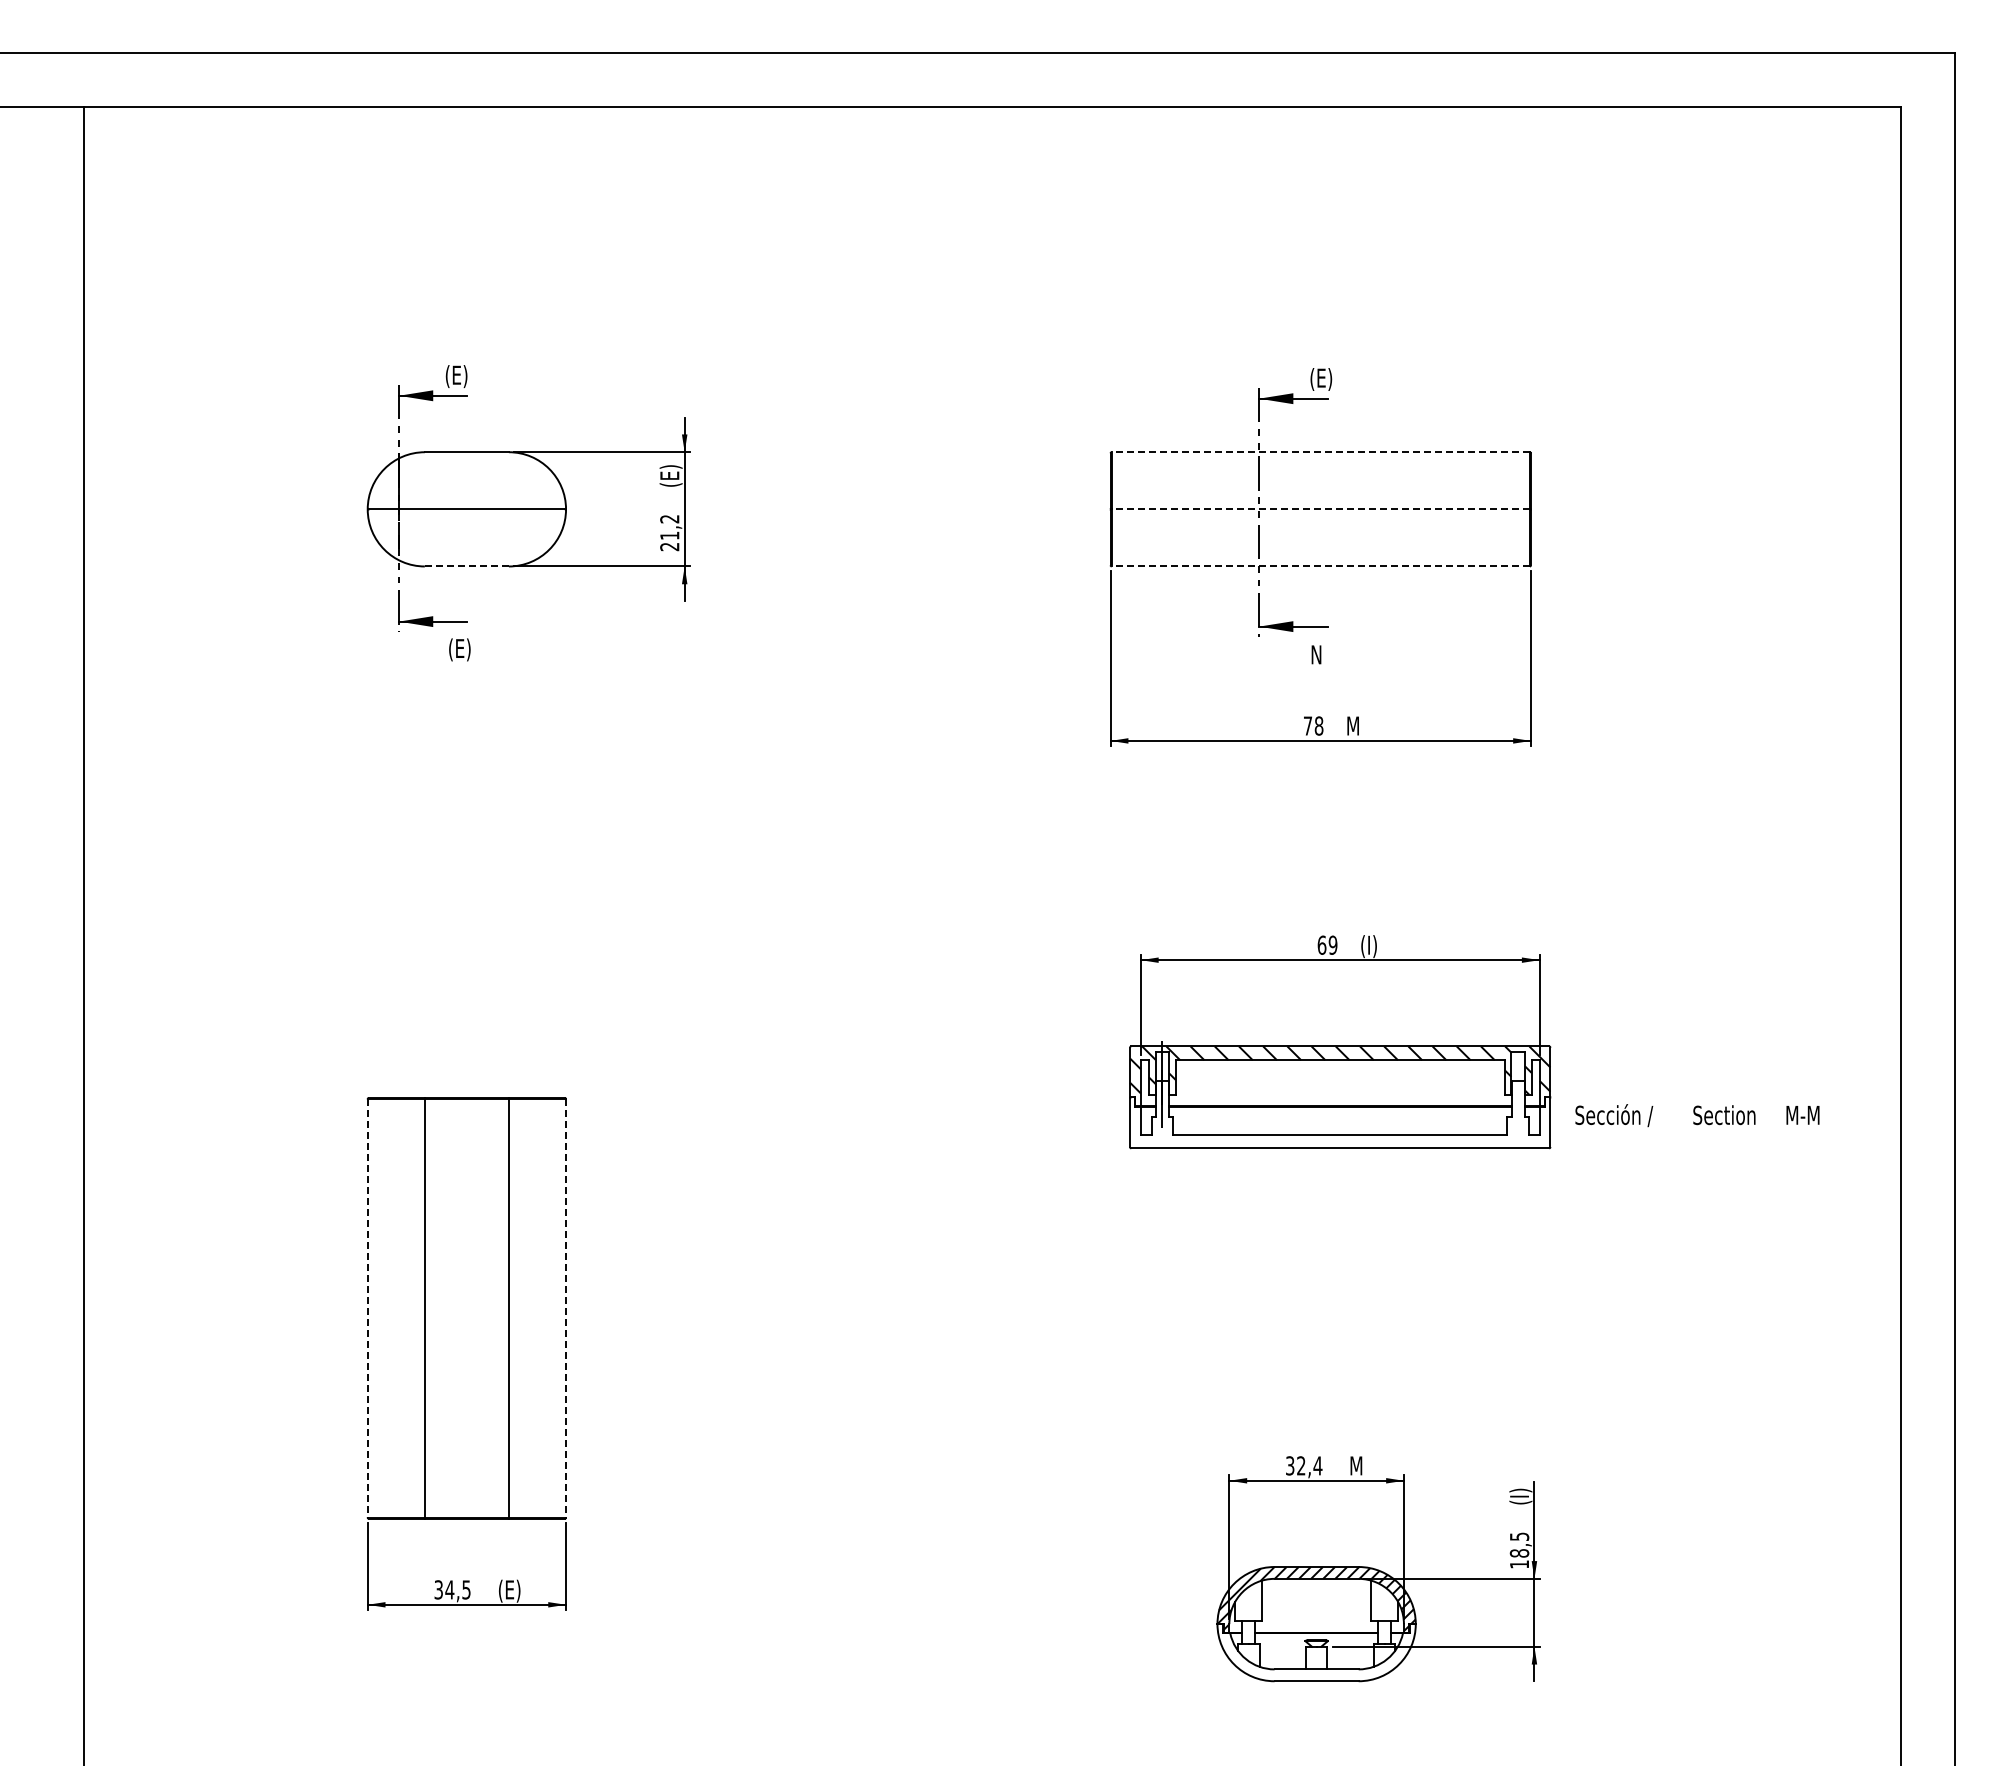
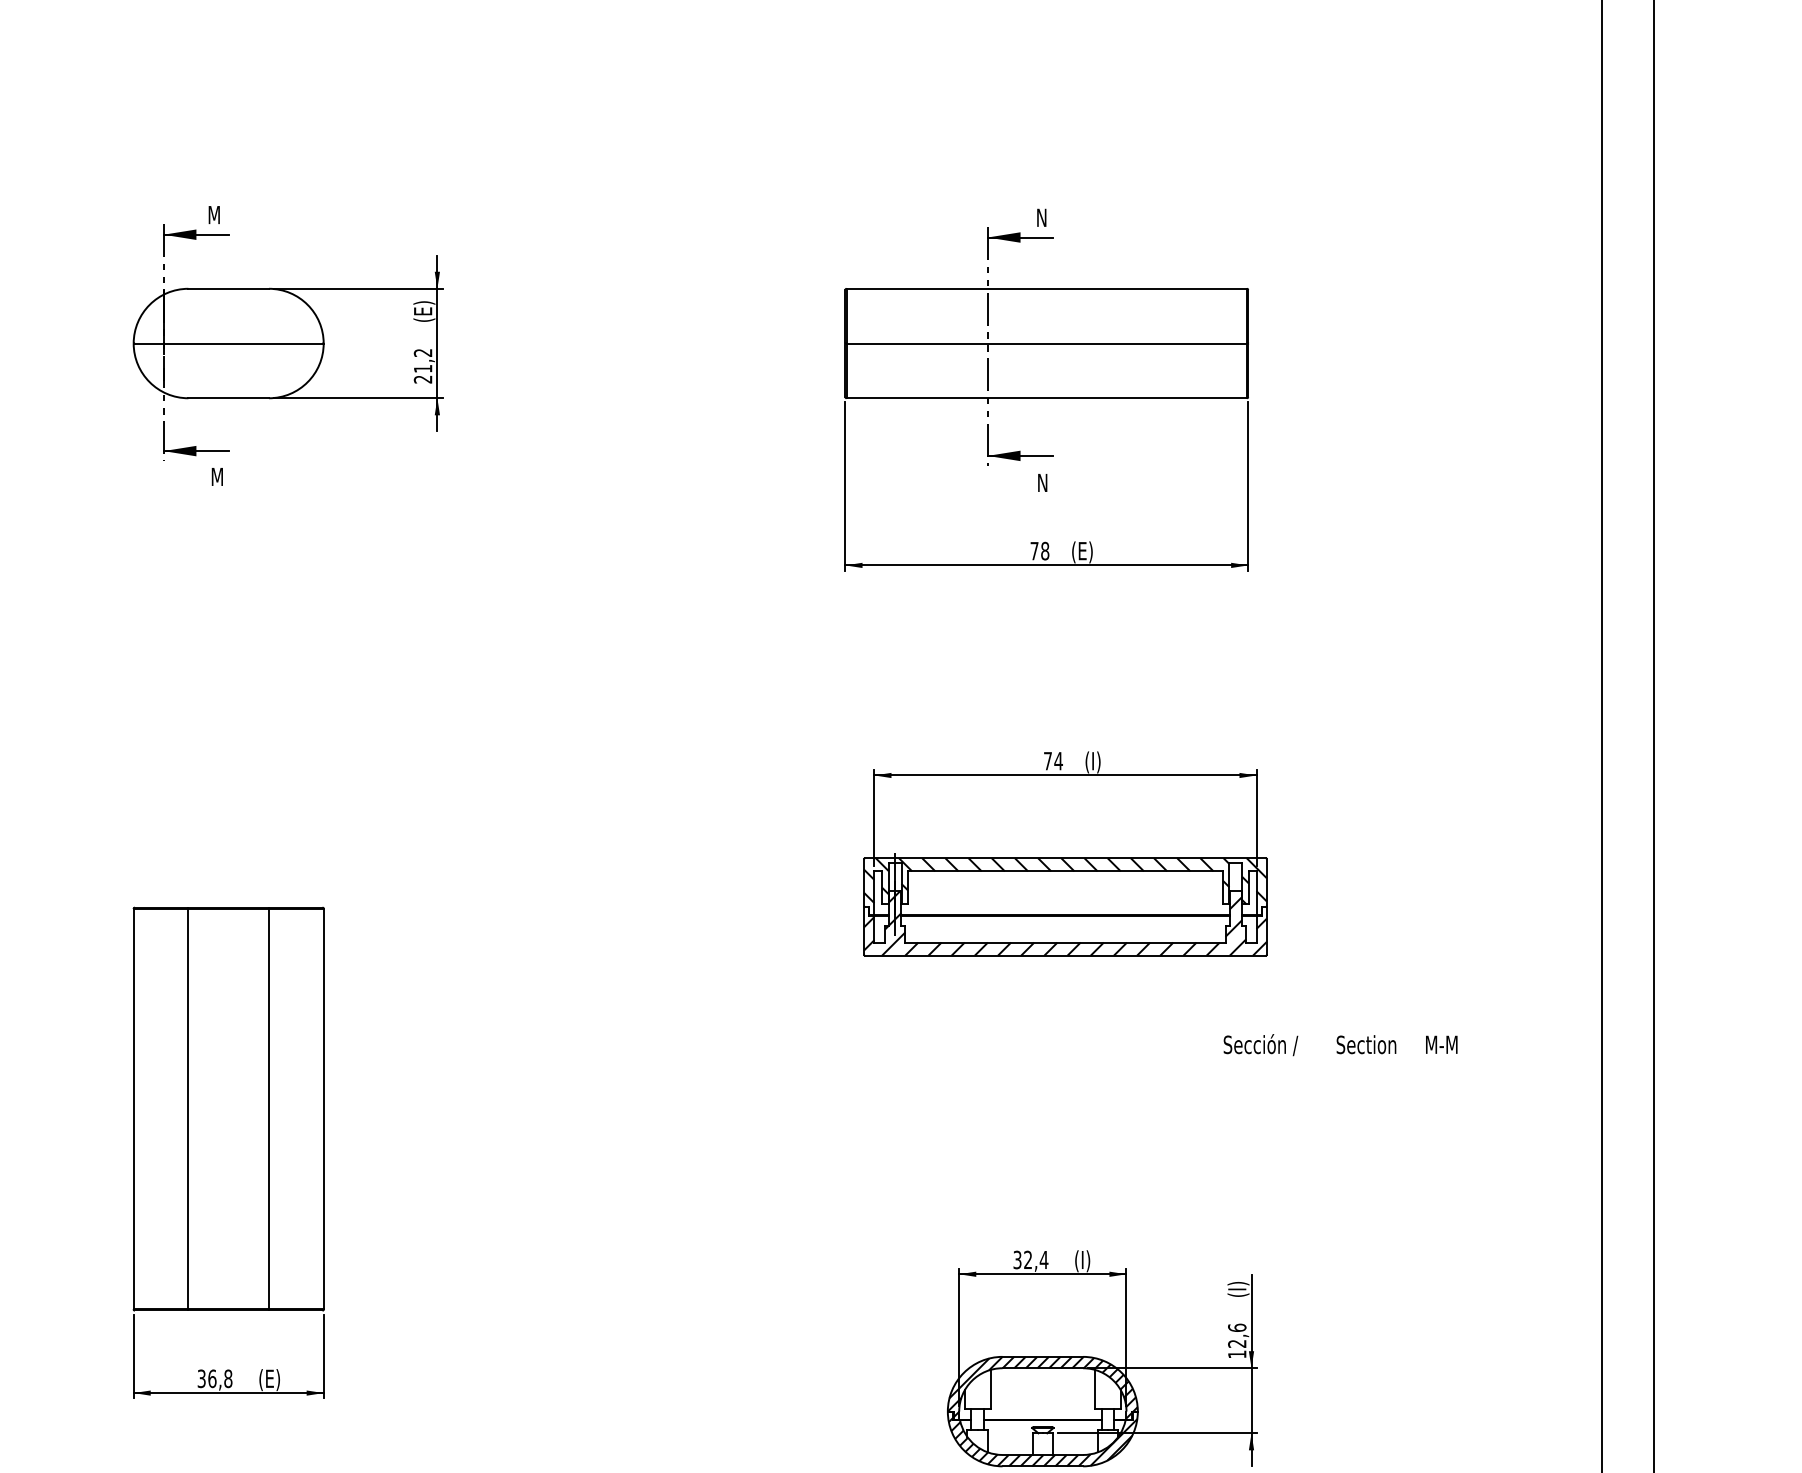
text: (456, 376) -> (218, 216), (E) -> M
text: (1321, 379) -> (1047, 219), (E) -> N
line: (1320, 452) -> (1046, 289), dashed -> solid
line: (1320, 509) -> (1046, 343), dashed -> solid
line: (466, 566) -> (228, 398), dashed -> solid
line: (1320, 566) -> (1046, 398), dashed -> solid
text: (459, 649) -> (221, 477), (E) -> M
text: (1357, 726) -> (1081, 551), M -> (E)
text: (1327, 944) -> (1053, 760), 69 -> 74
hatch: (1340, 1114) -> (1065, 923), added
text: (1697, 1115) -> (1340, 1045), moved
line: (367, 1308) -> (133, 1109), dashed -> solid
line: (566, 1308) -> (324, 1109), dashed -> solid
text: (1358, 1466) -> (1082, 1260), M -> (I)
text: (1519, 1544) -> (1237, 1335), 18,5 -> 12,6
text: (457, 1589) -> (219, 1378), 34,5 -> 36,8
hatch: (1316, 1652) -> (1042, 1438), added

